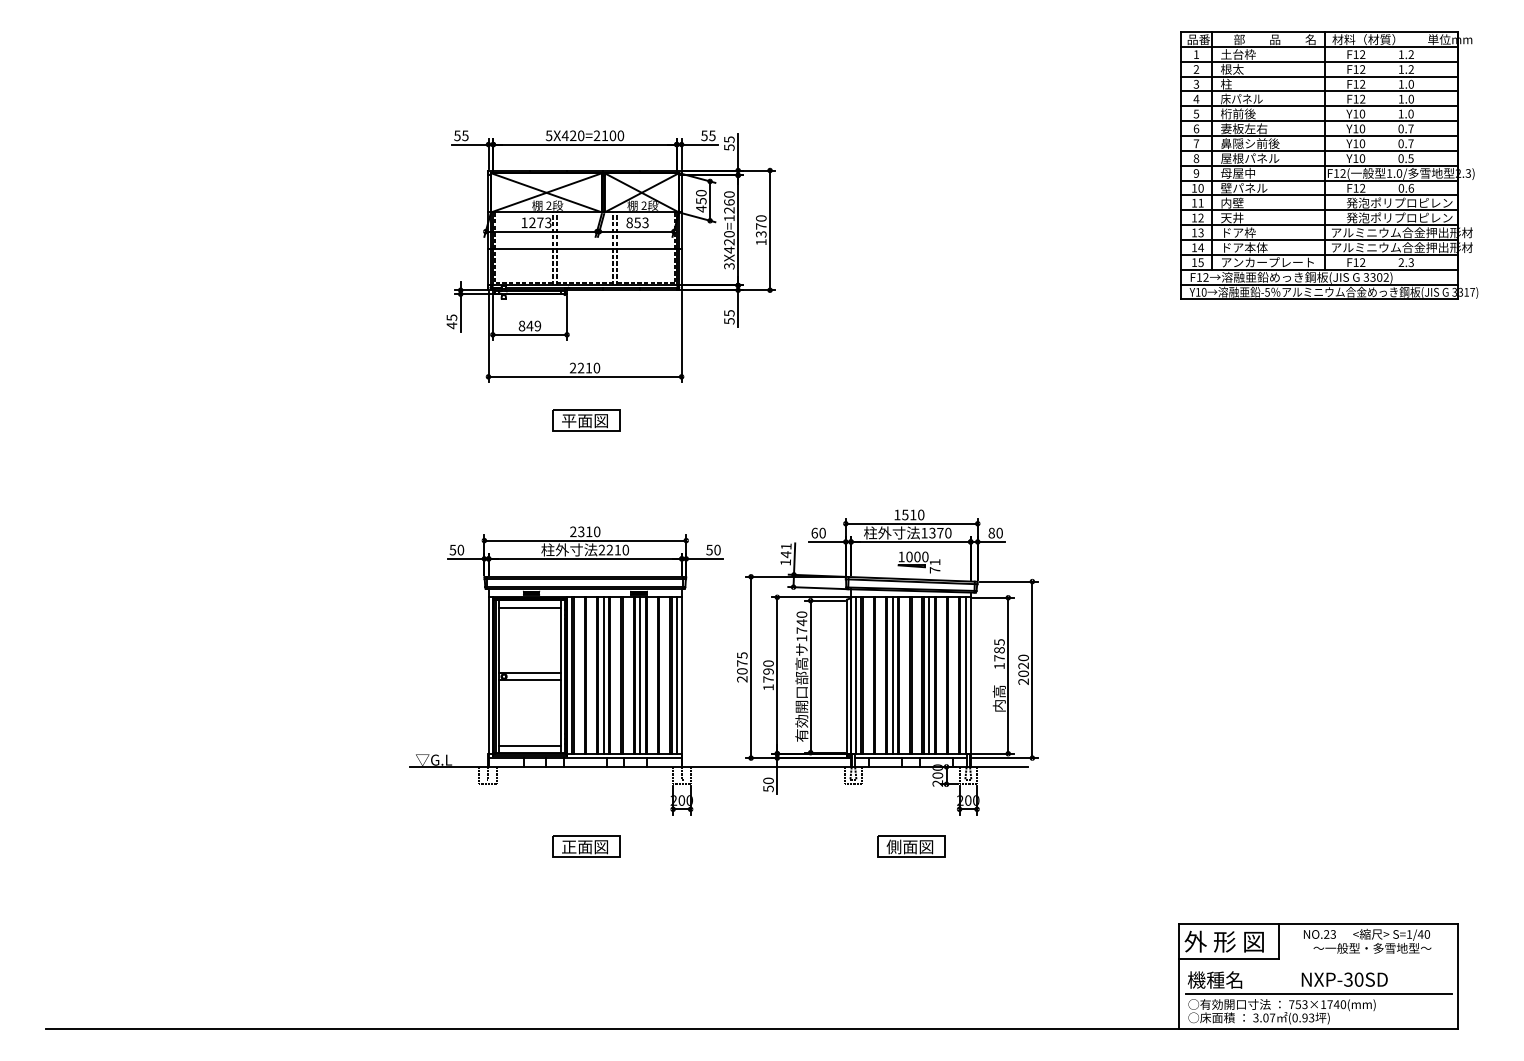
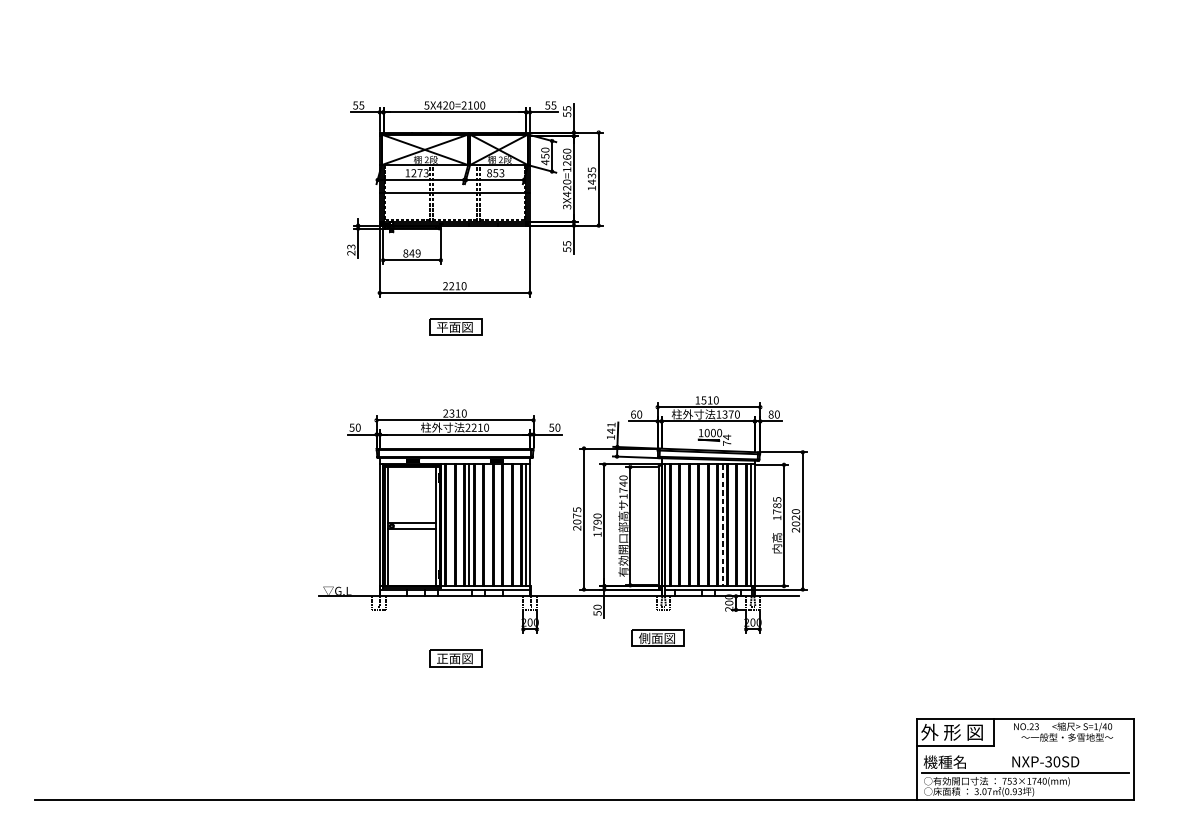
part: (1329, 165) -> (1033, 128), removed
text: (761, 226) -> (592, 176), 1370 -> 1435
text: (451, 321) -> (350, 249), 45 -> 23
text: (934, 561) -> (726, 436), 71 -> 74
line: (530, 607) -> (412, 472), removed
line: (640, 675) -> (497, 525), removed
line: (892, 675) -> (694, 525), removed
line: (929, 676) -> (722, 526), solid -> dashed
line: (530, 745) -> (412, 579), removed
part: (911, 846) -> (658, 638), moved

